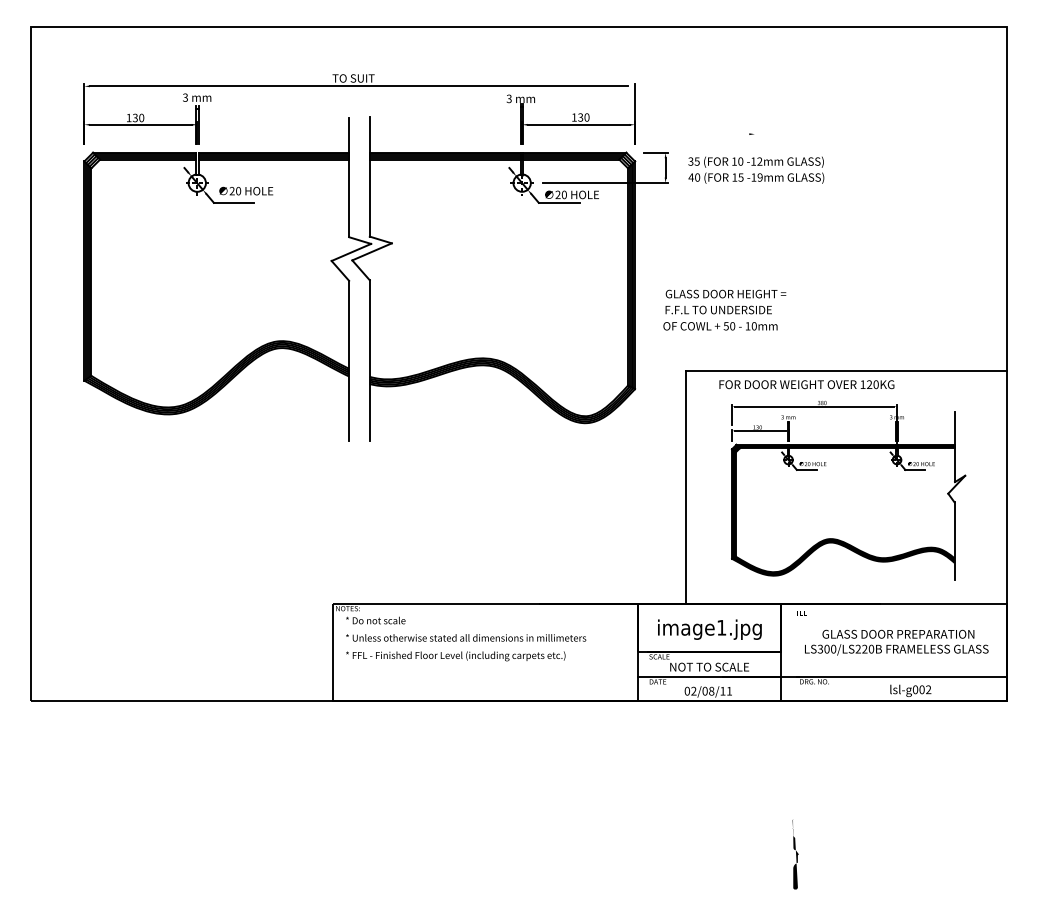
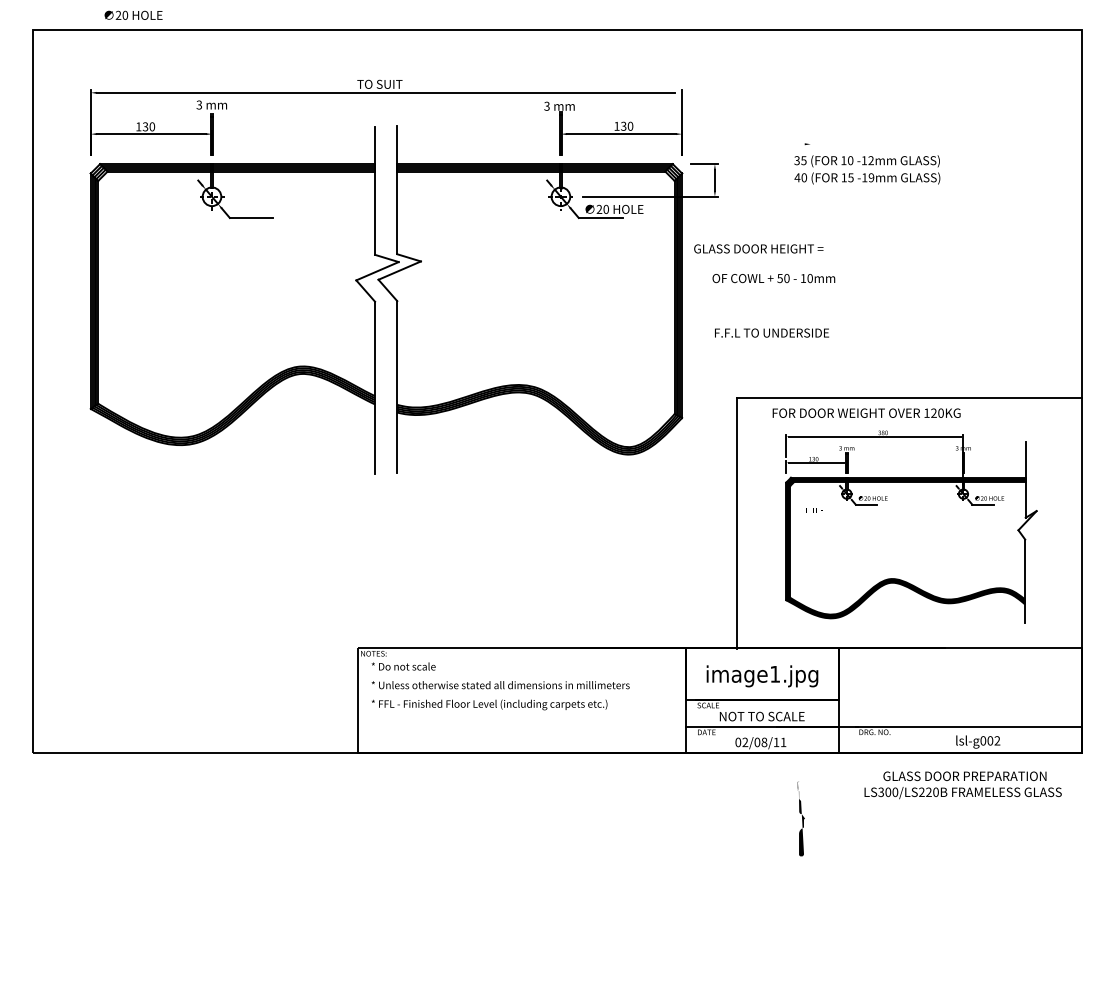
text: (756, 169) -> (867, 169), moved
text: (246, 190) -> (133, 14), moved
text: (725, 293) -> (758, 248), moved
text: (720, 326) -> (773, 278), moved
text: (798, 613) -> (814, 510), moved
text: (896, 642) -> (962, 785), moved
part: (794, 854) -> (800, 818), moved

